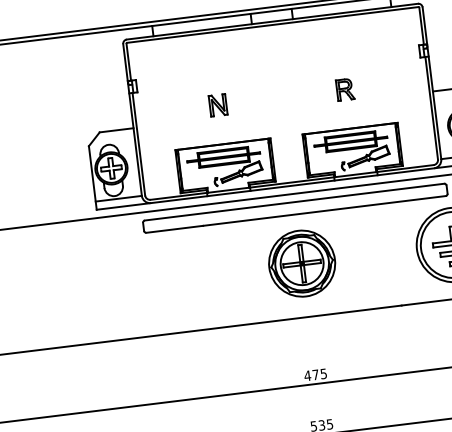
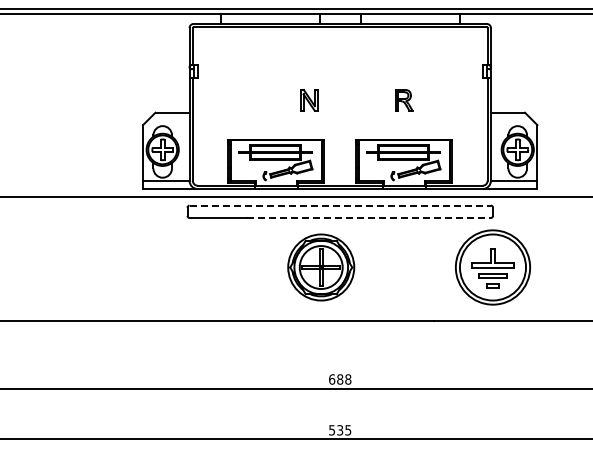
part: (218, 105) -> (309, 100), moved
line: (294, 202) -> (340, 205), solid -> dashed
line: (325, 210) -> (369, 217), solid -> dashed
part: (302, 263) -> (321, 267), moved
text: (315, 374) -> (339, 379), 475 -> 688

